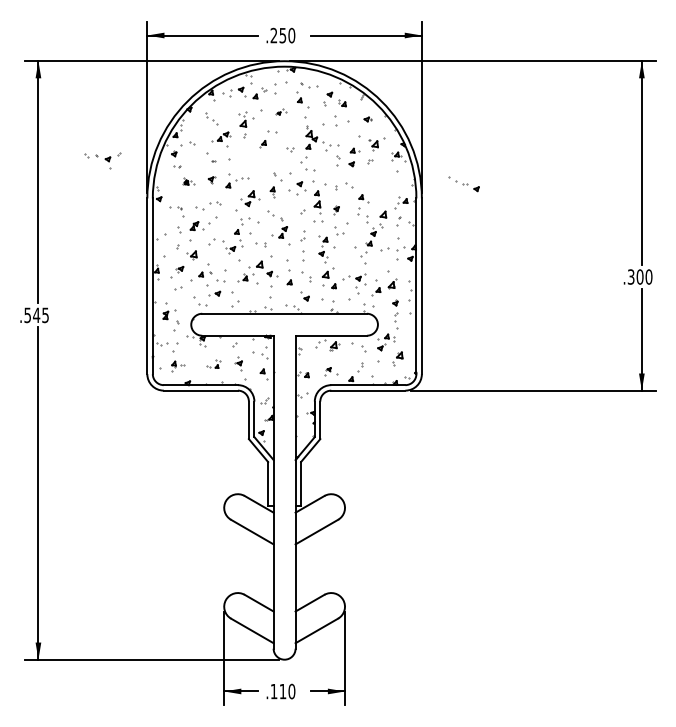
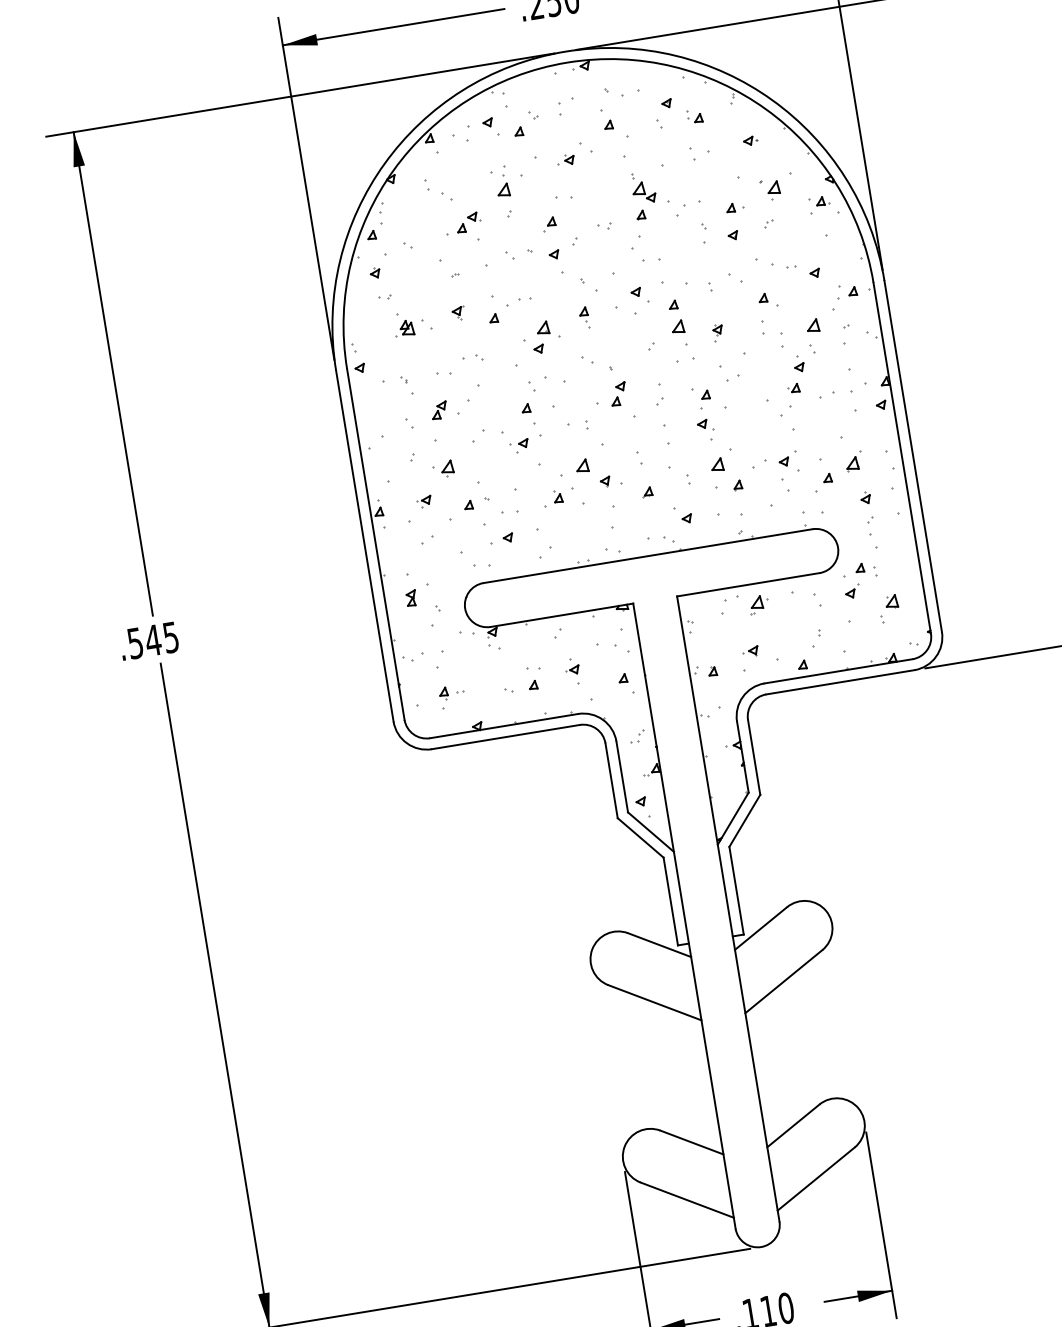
part: (280, 87) -> (565, 105), size x0.62
part: (280, 111) -> (573, 153), size x1.67
part: (342, 121) -> (700, 153), size x0.62
part: (102, 160) -> (543, 258), moved
part: (188, 181) -> (412, 323), size x1.67
part: (463, 184) -> (787, 268), moved
part: (288, 265) -> (639, 458), size x0.62
part: (213, 364) -> (522, 680), size x1.43
part: (330, 371) -> (758, 656), size x1.43

